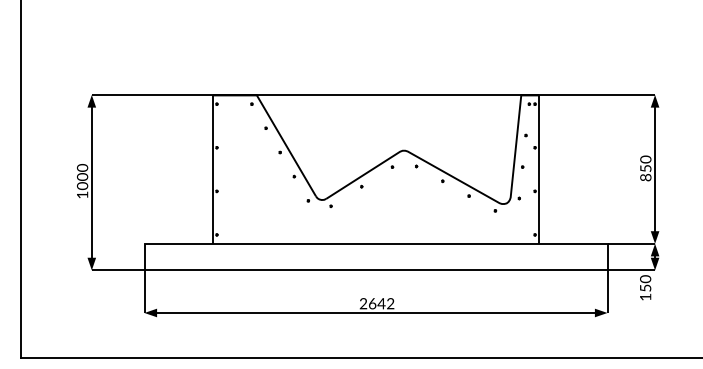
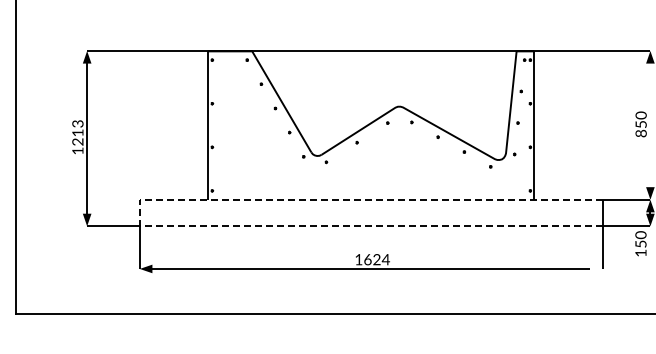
line: (655, 169) -> (650, 125), removed
text: (82, 177) -> (77, 133), 1000 -> 1213
line: (144, 257) -> (139, 213), solid -> dashed
text: (376, 303) -> (371, 259), 2642 -> 1624
fill: (600, 312) -> (595, 268), removed

